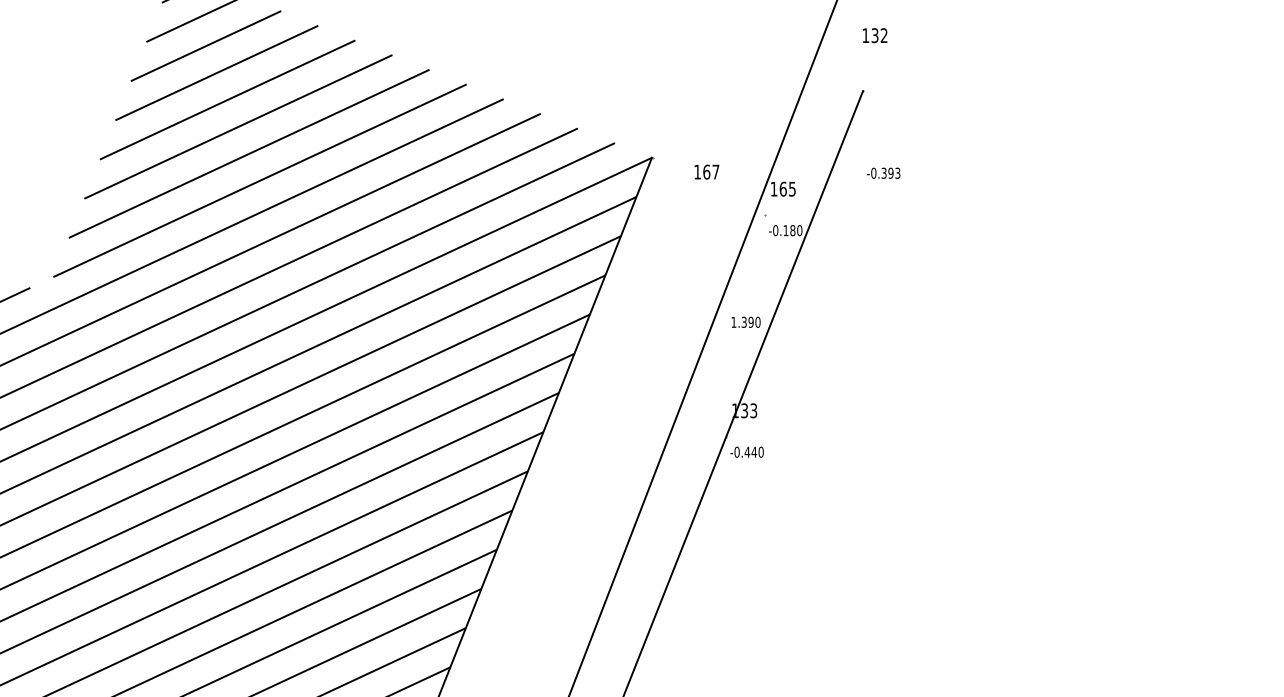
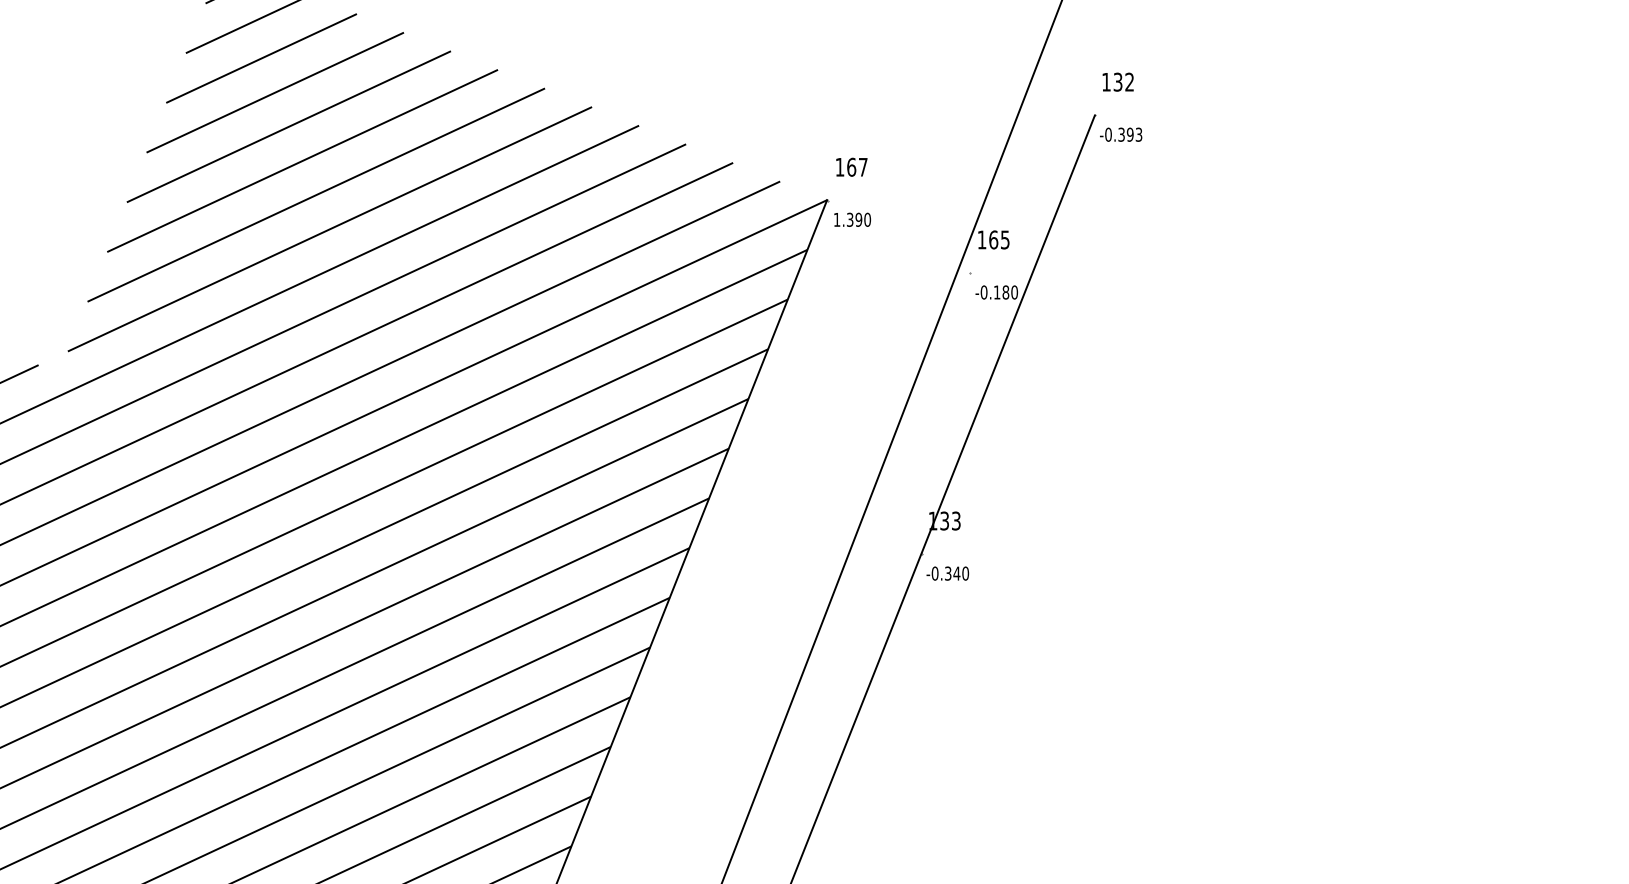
text: (874, 35) -> (1117, 81), moved
text: (706, 171) -> (851, 166), moved
text: (884, 173) -> (1121, 134), moved
text: (746, 322) -> (852, 219), moved
text: (746, 452) -> (947, 573), -0.440 -> -0.340

